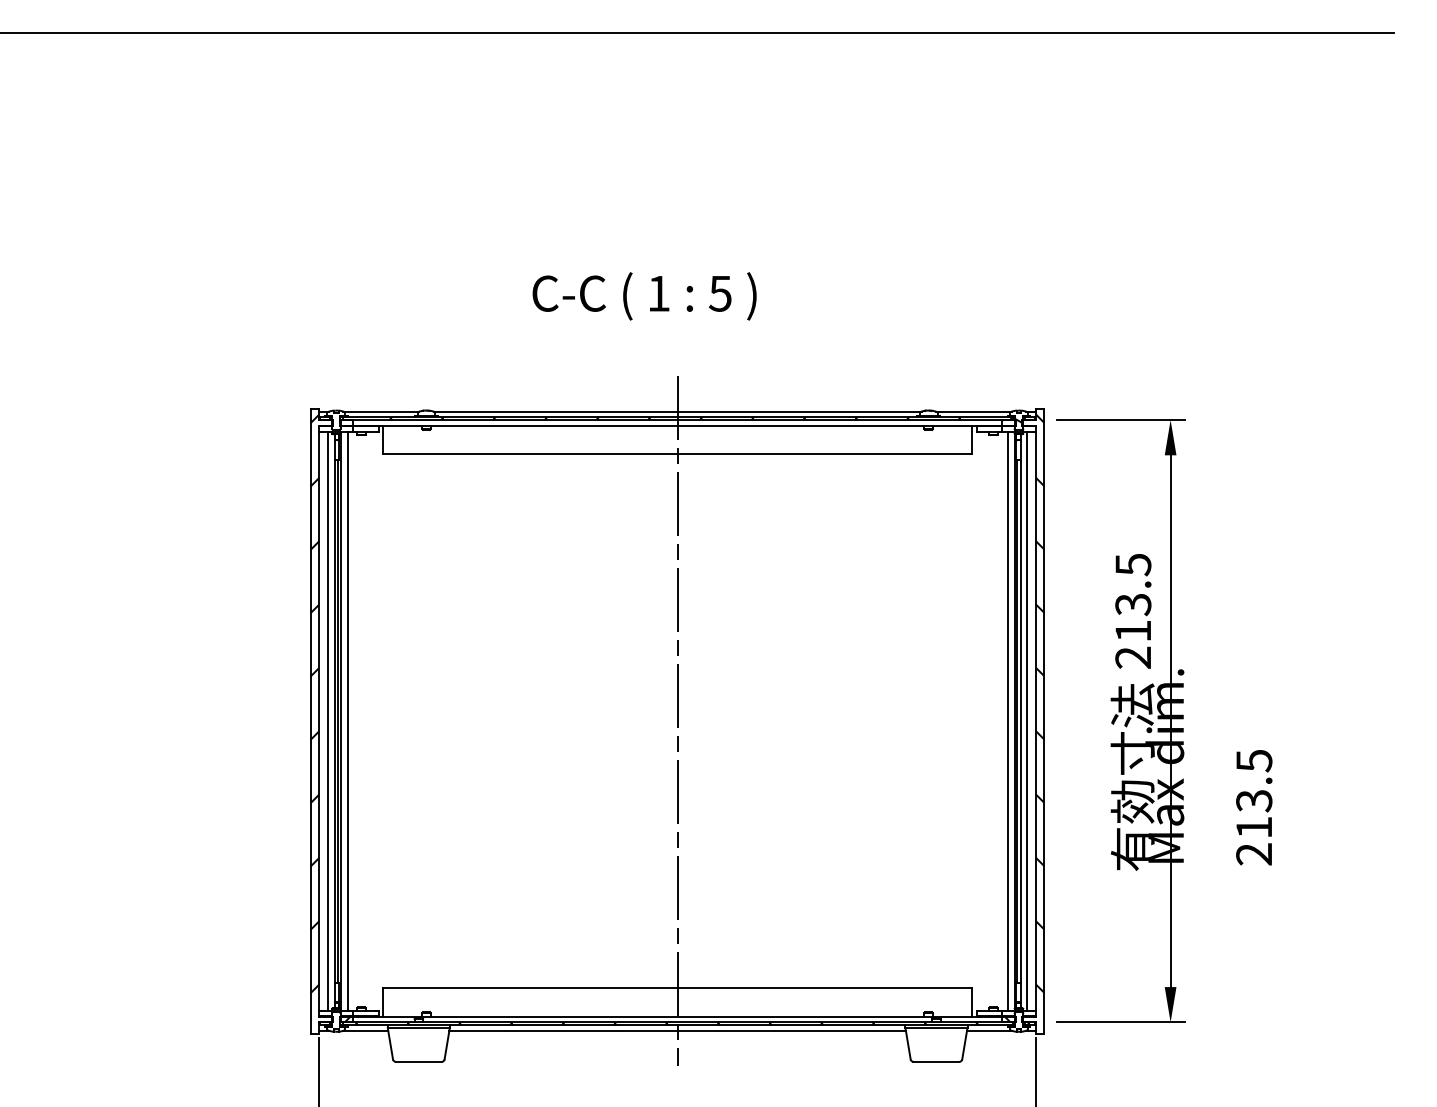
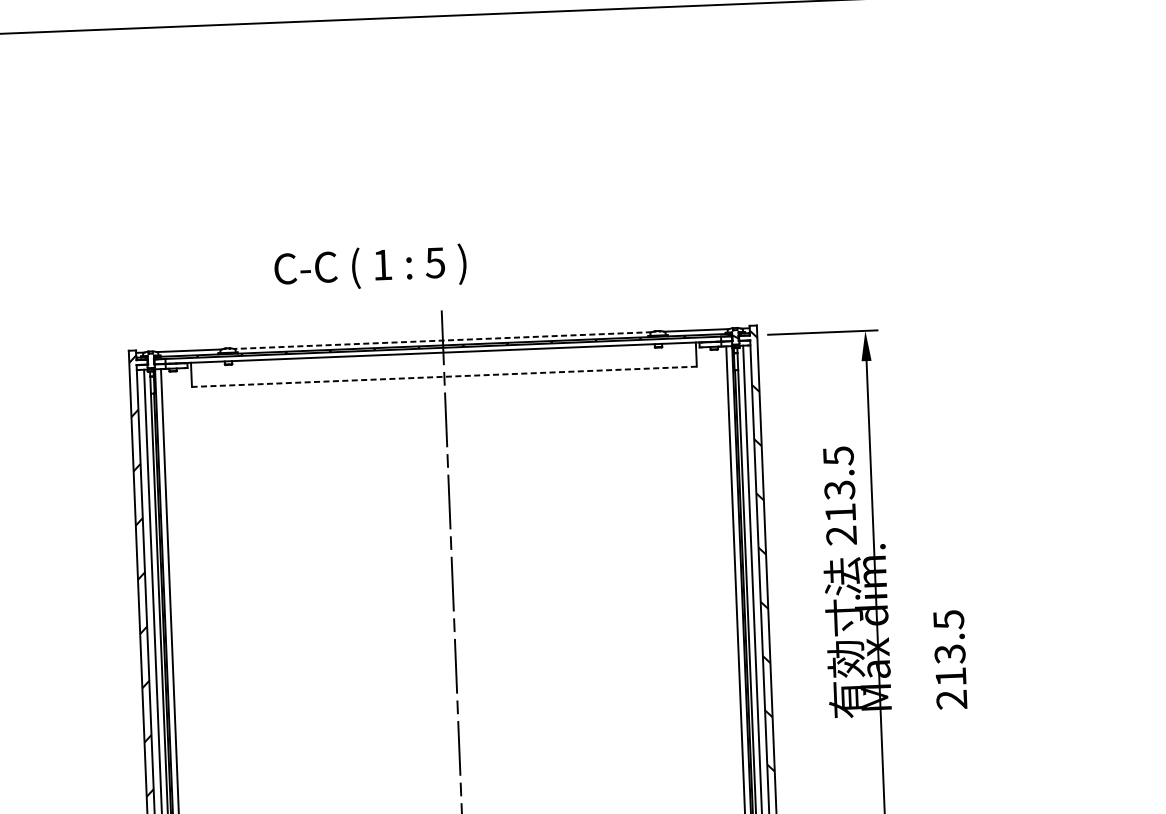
text: (644, 296) -> (370, 267), moved
line: (677, 411) -> (442, 340), solid -> dashed
line: (677, 453) -> (444, 376), solid -> dashed

